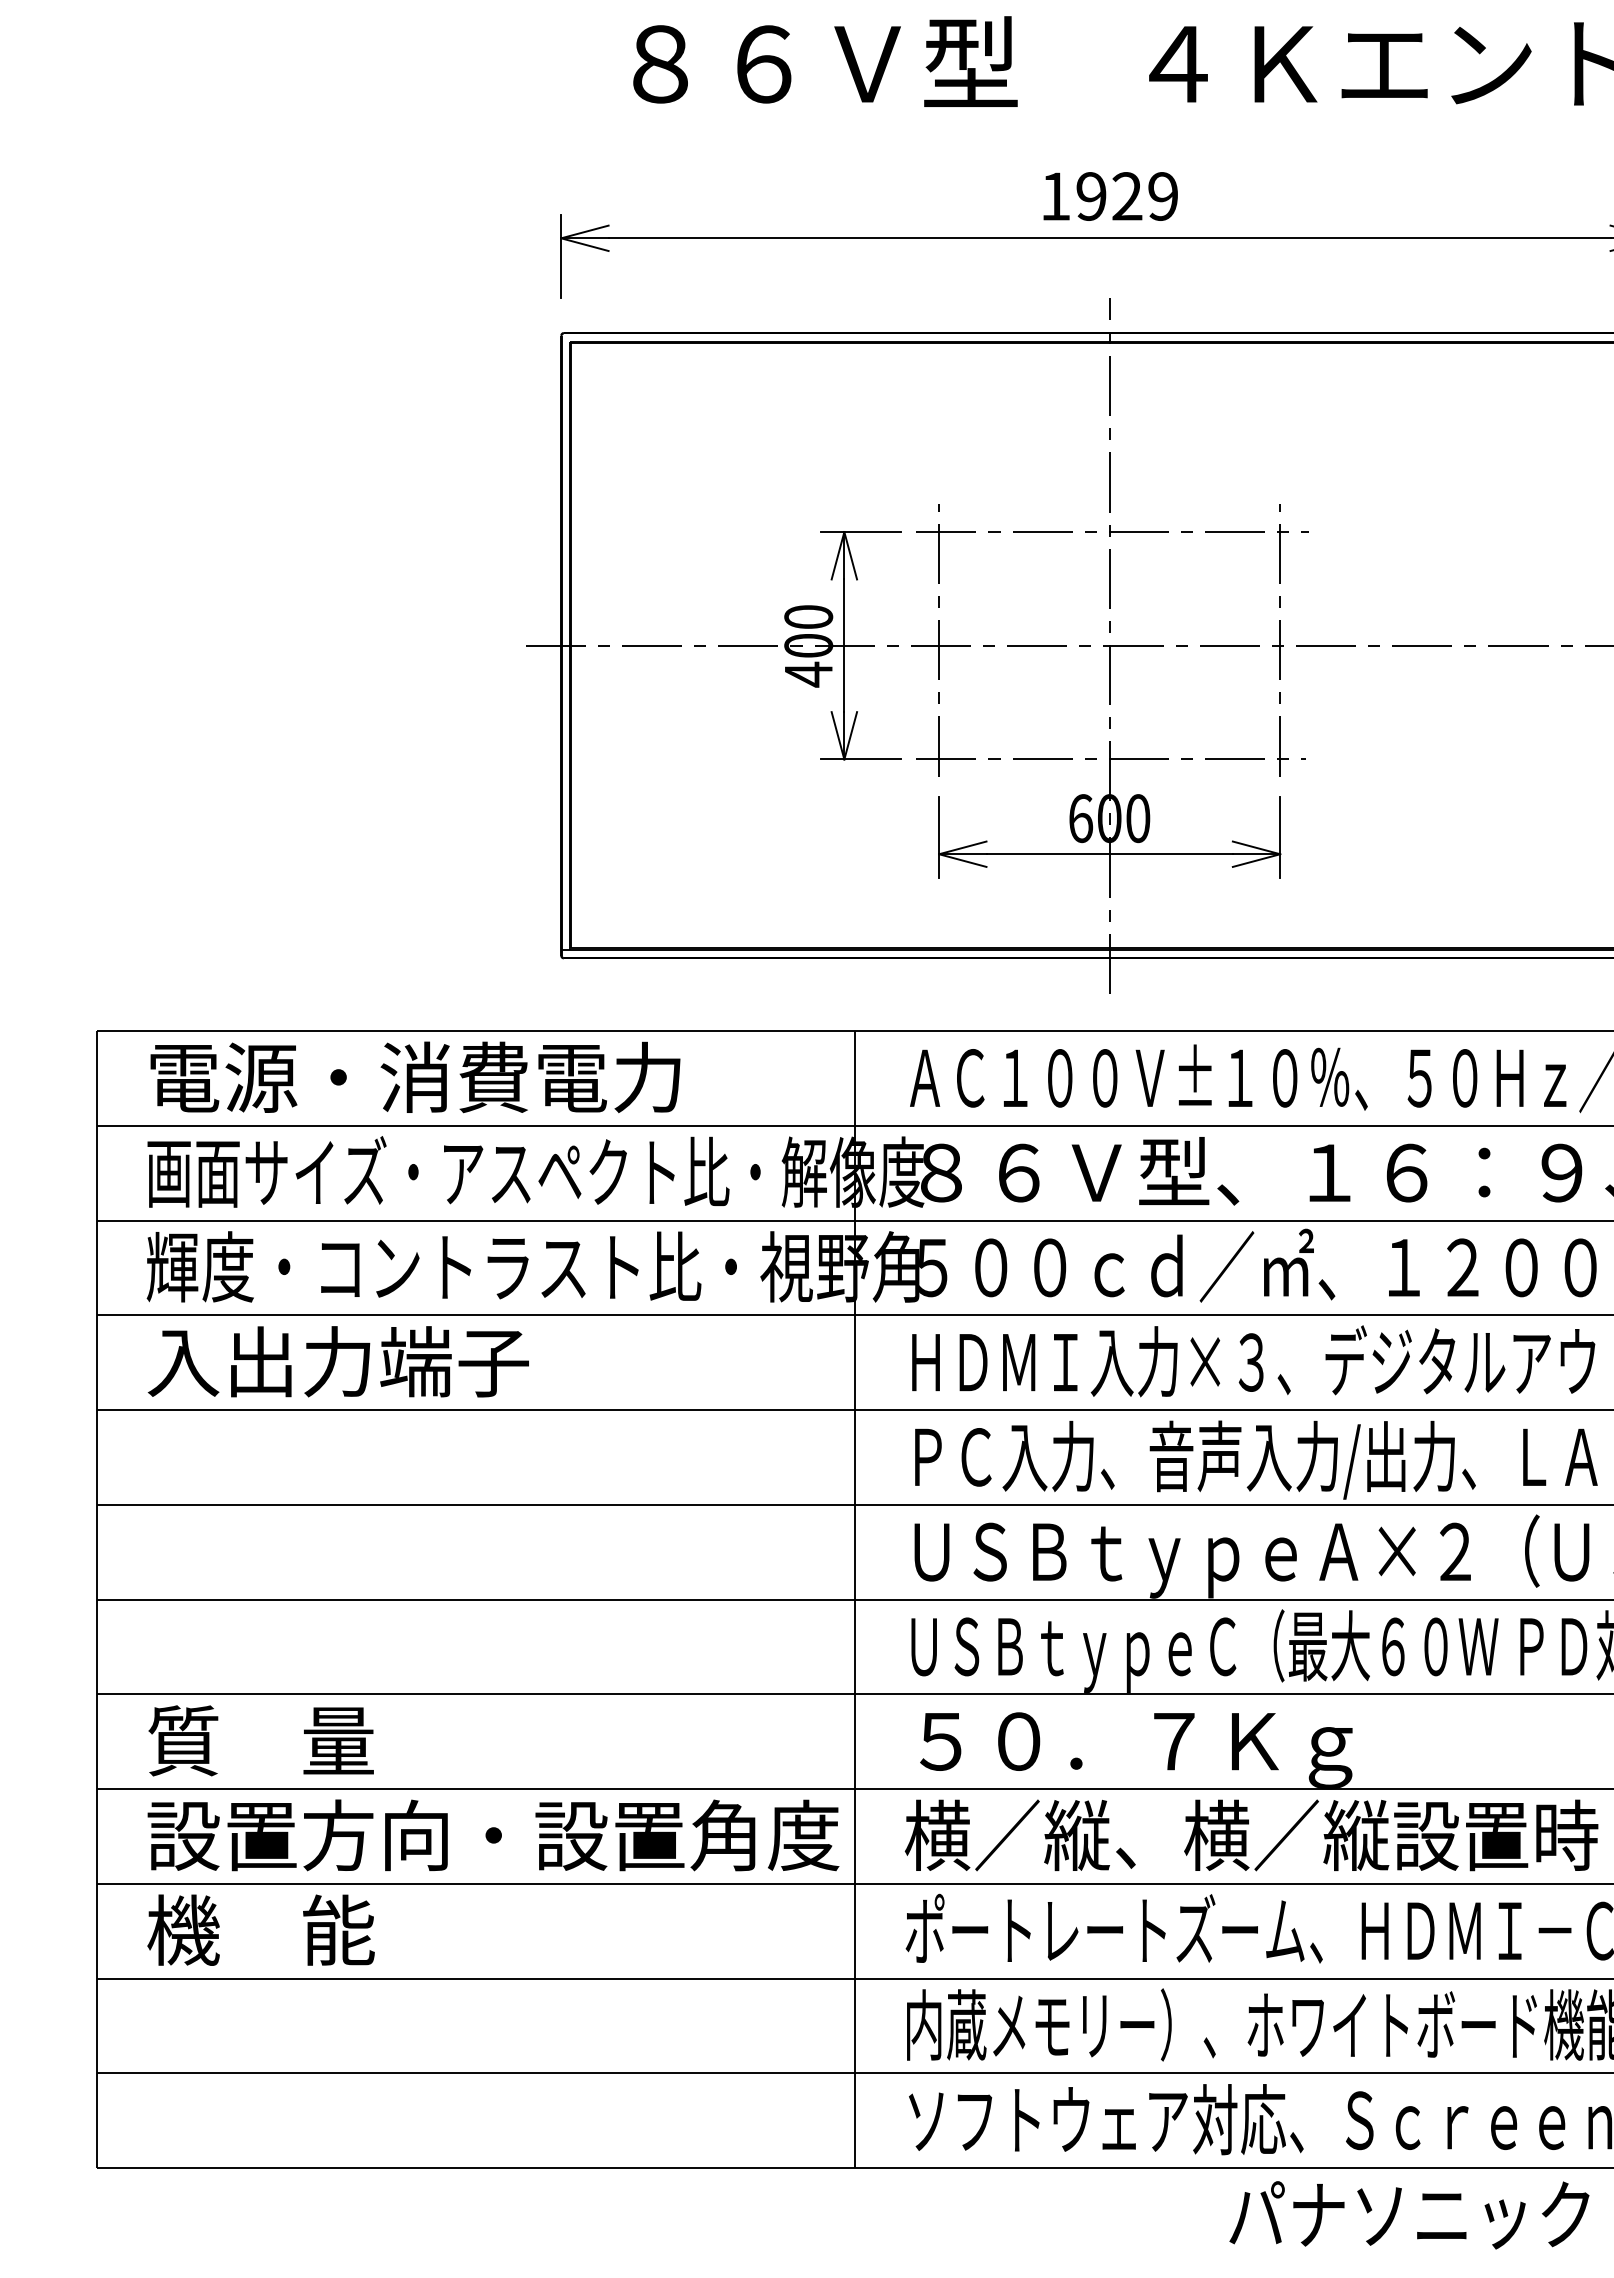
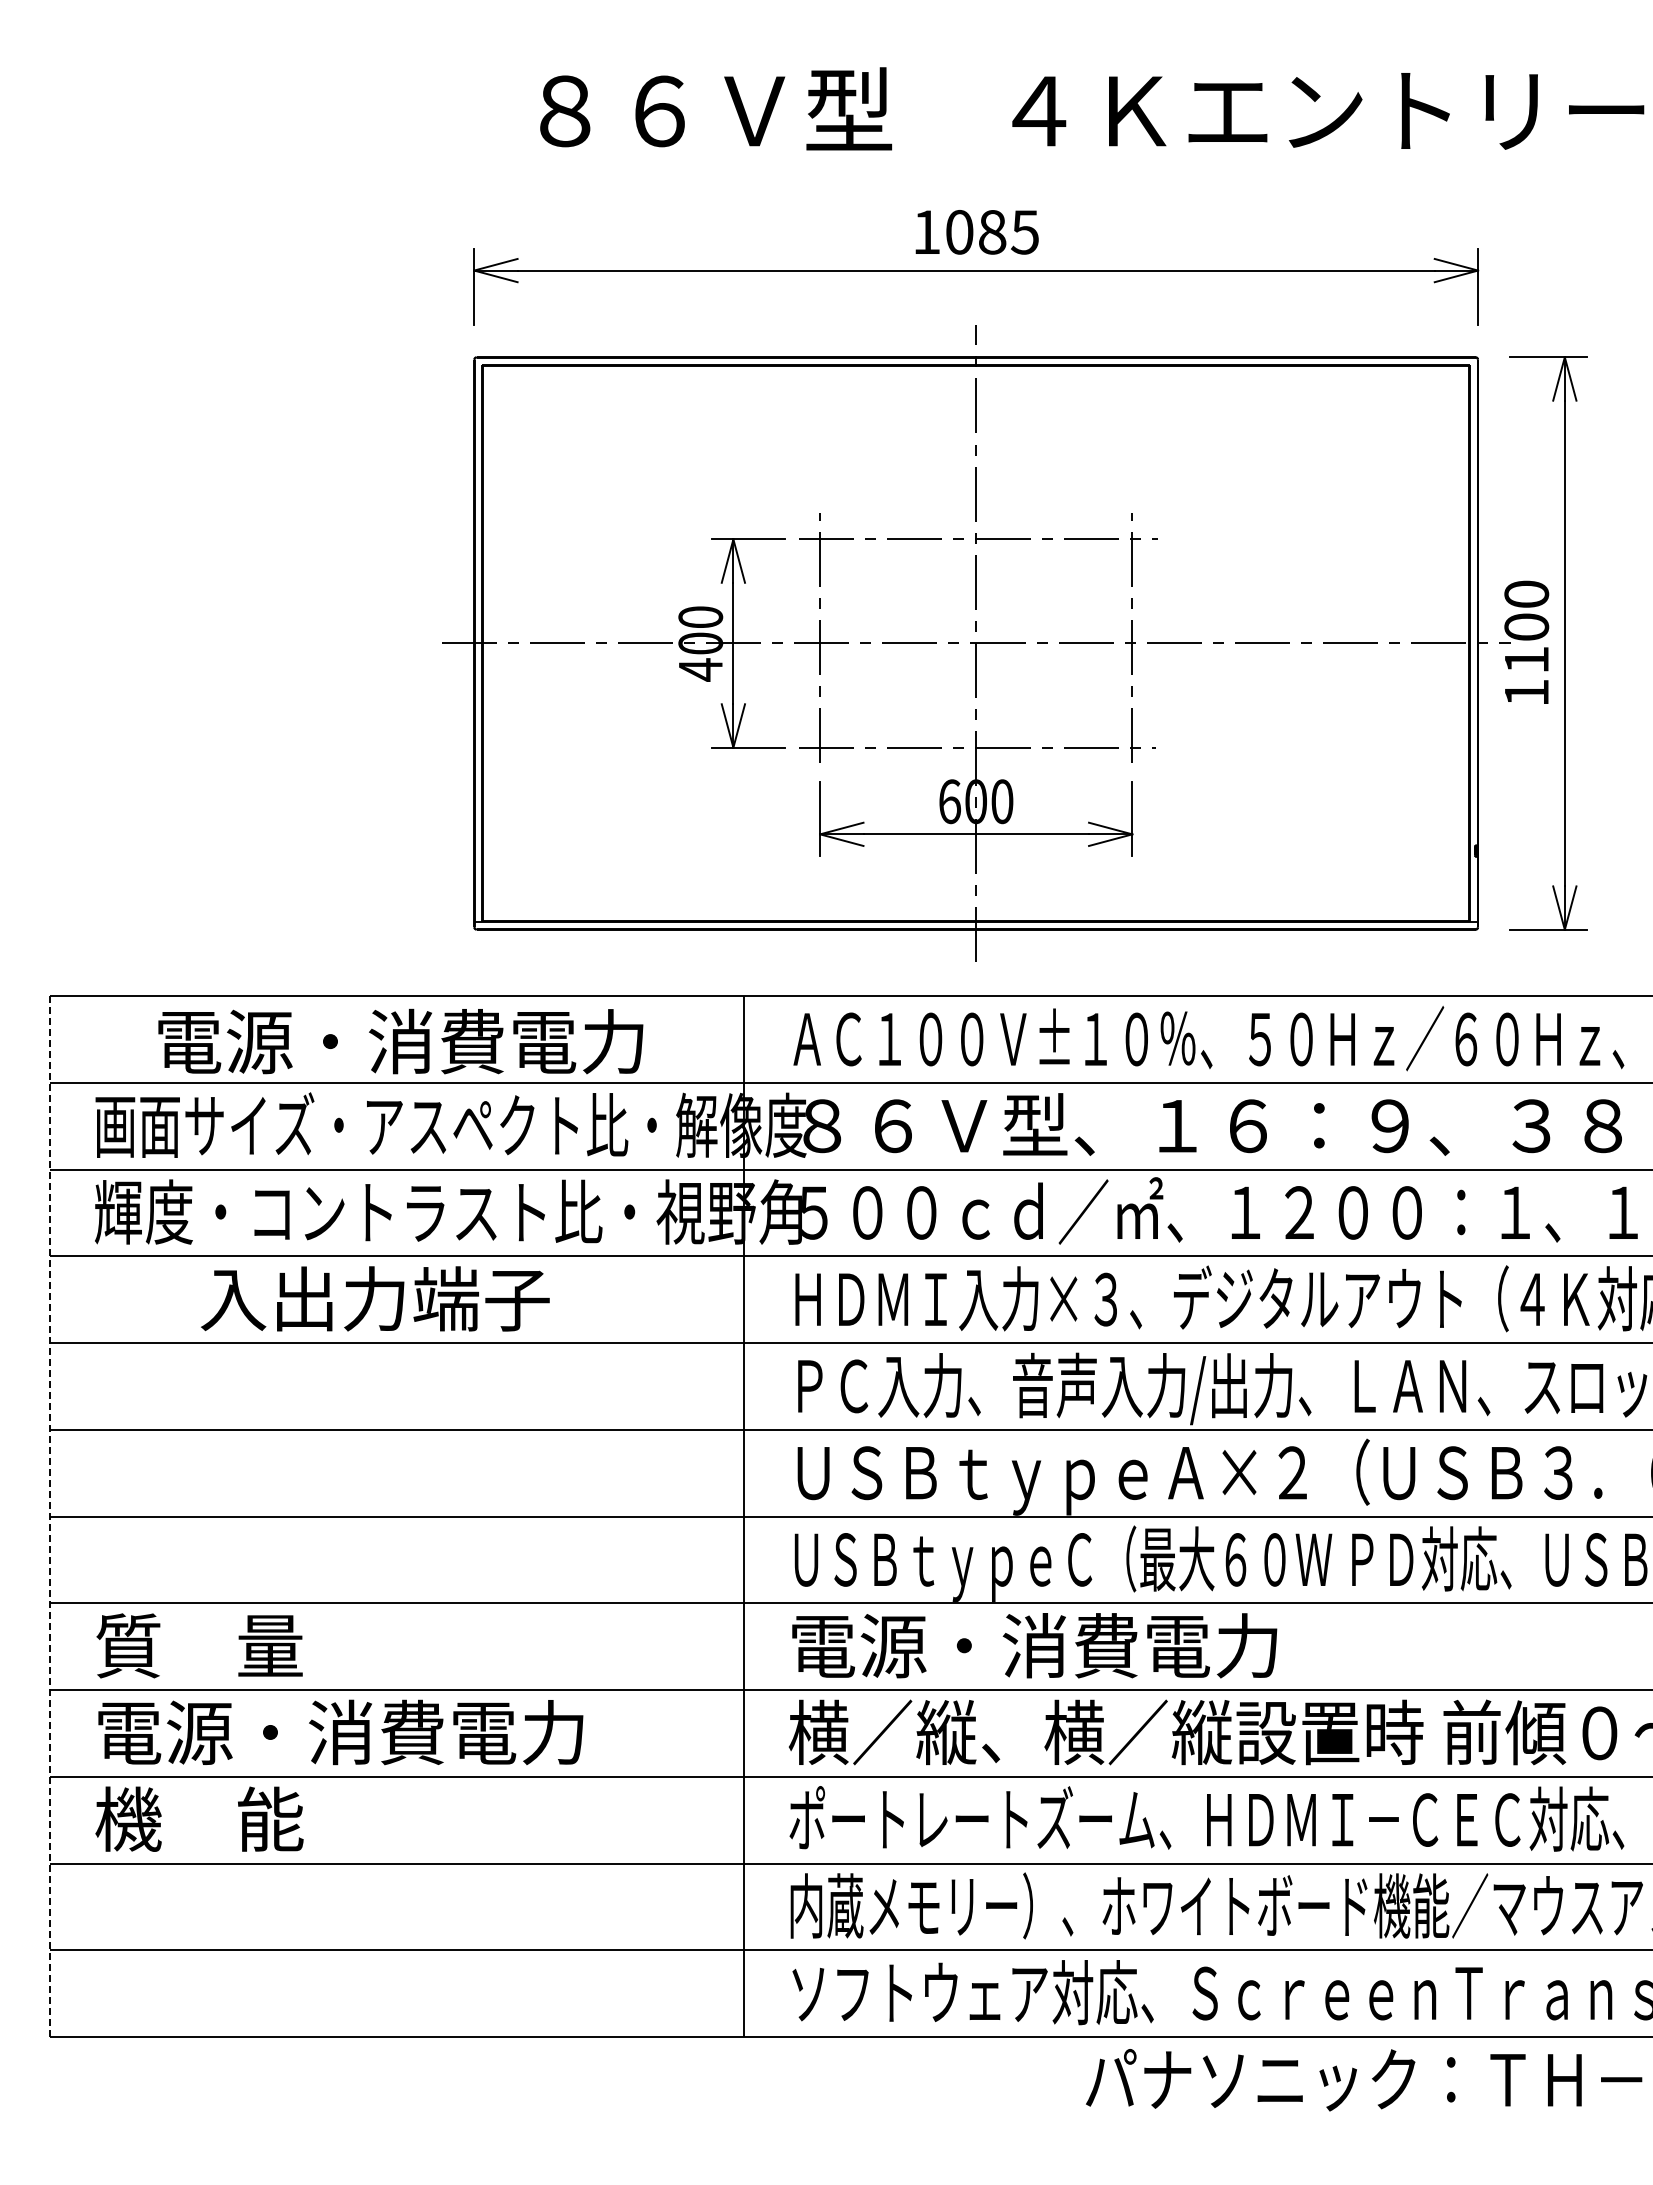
text: (1127, 196) -> (992, 232), 1929 -> 1085
text: (415, 1077) -> (400, 1041), moved
text: (338, 1361) -> (375, 1298), moved
line: (97, 1599) -> (49, 1516), solid -> dashed
text: (1173, 1745) -> (1034, 1650), ５０．７Ｋｇ -> 電源・消費電力
text: (492, 1835) -> (411, 1732), 設置方向・設置角度 -> 電源・消費電力

